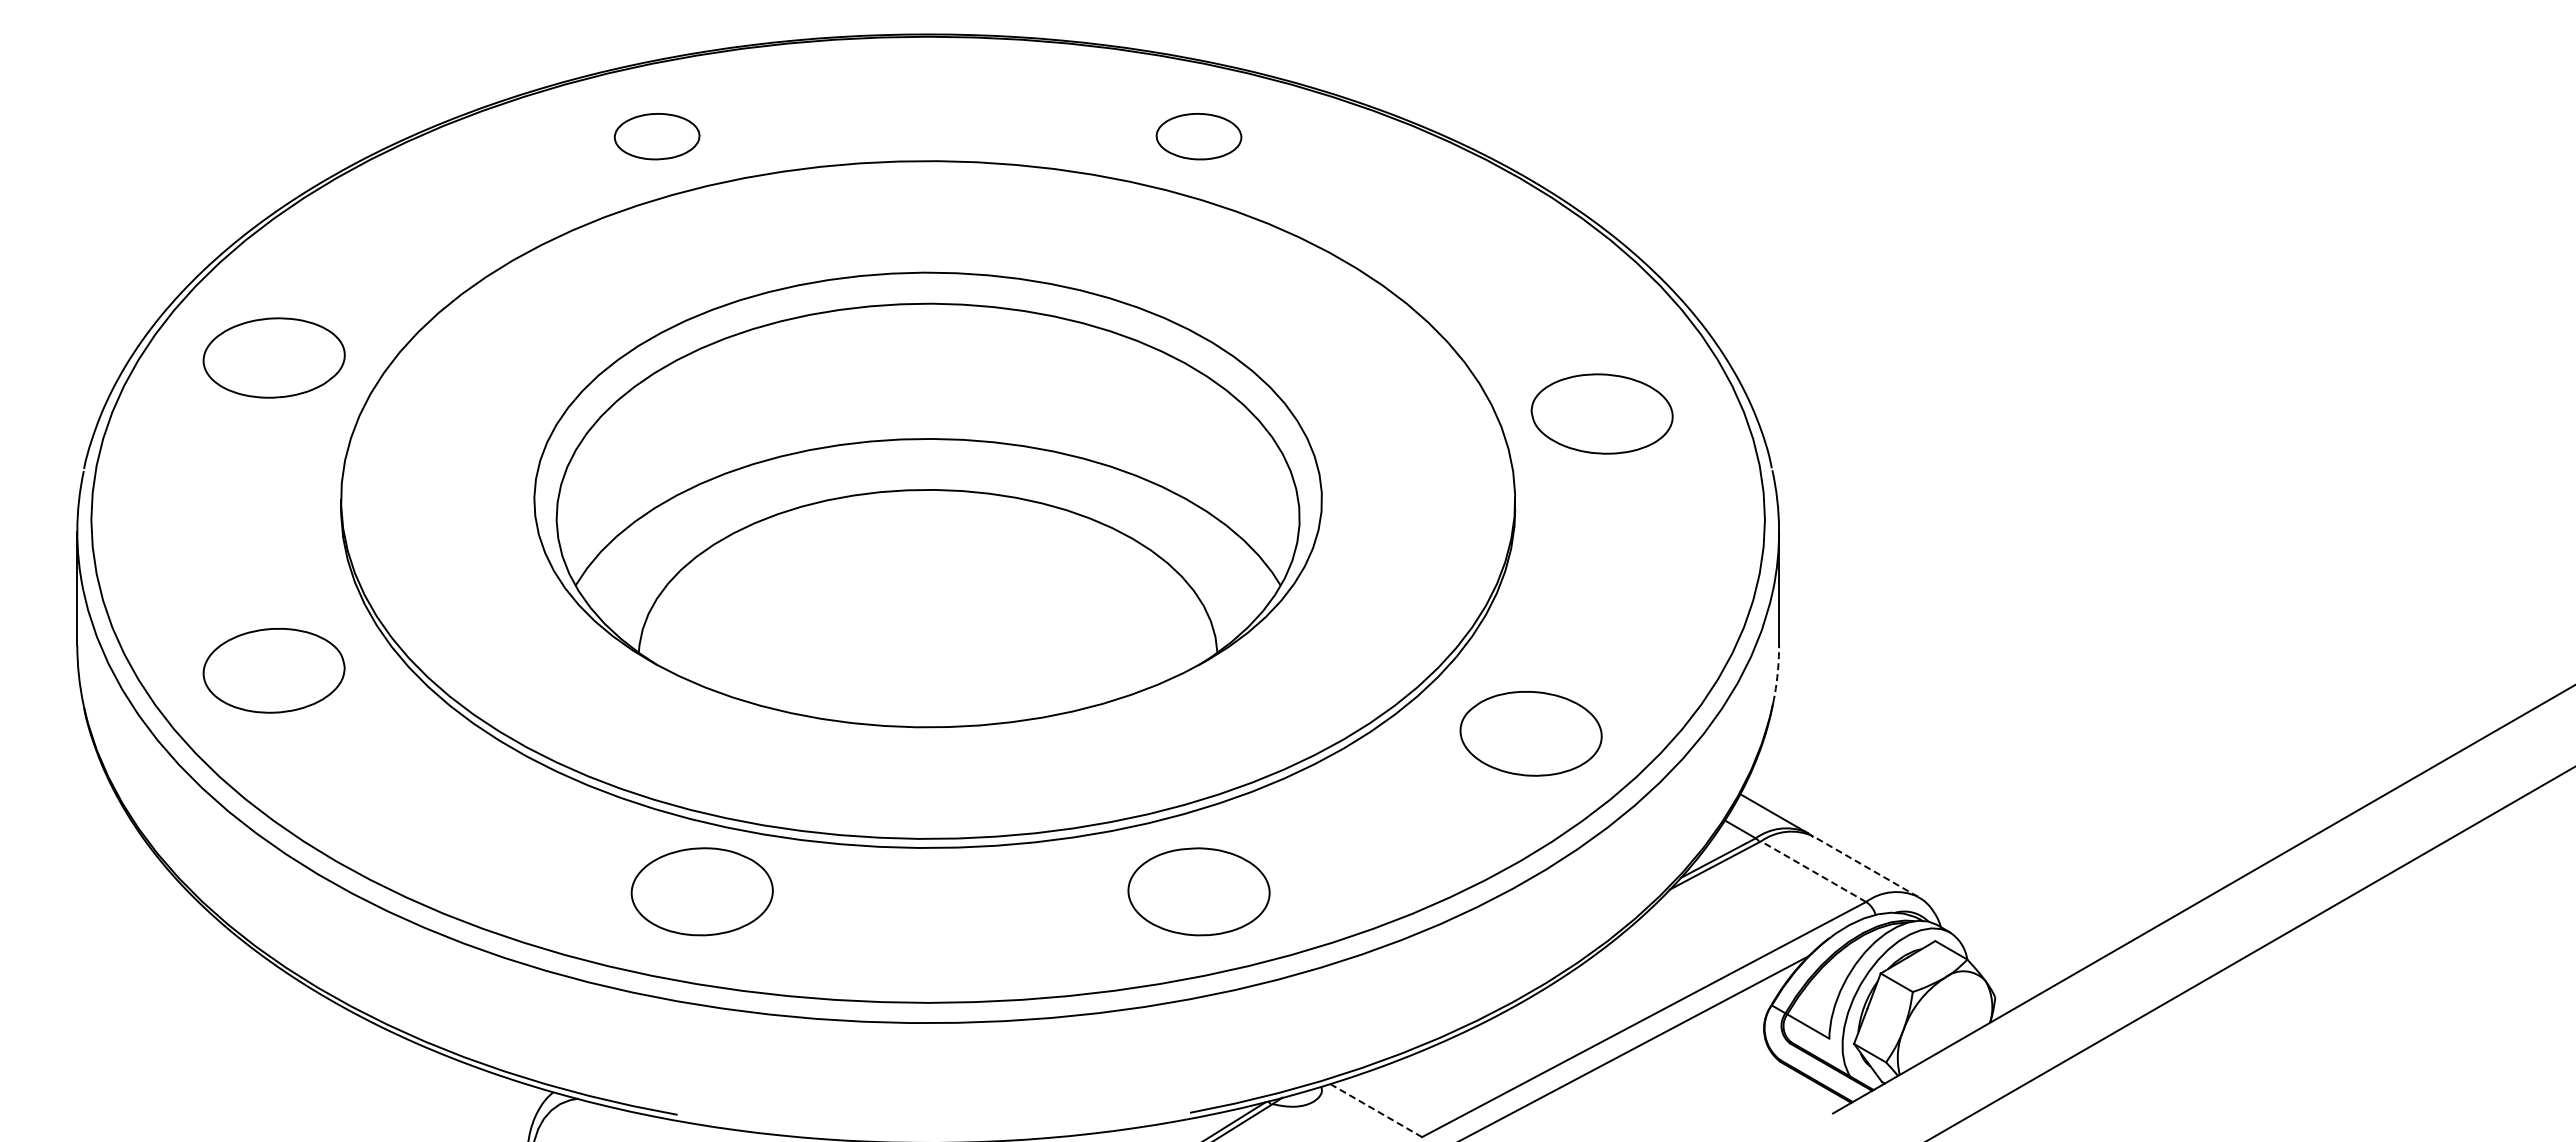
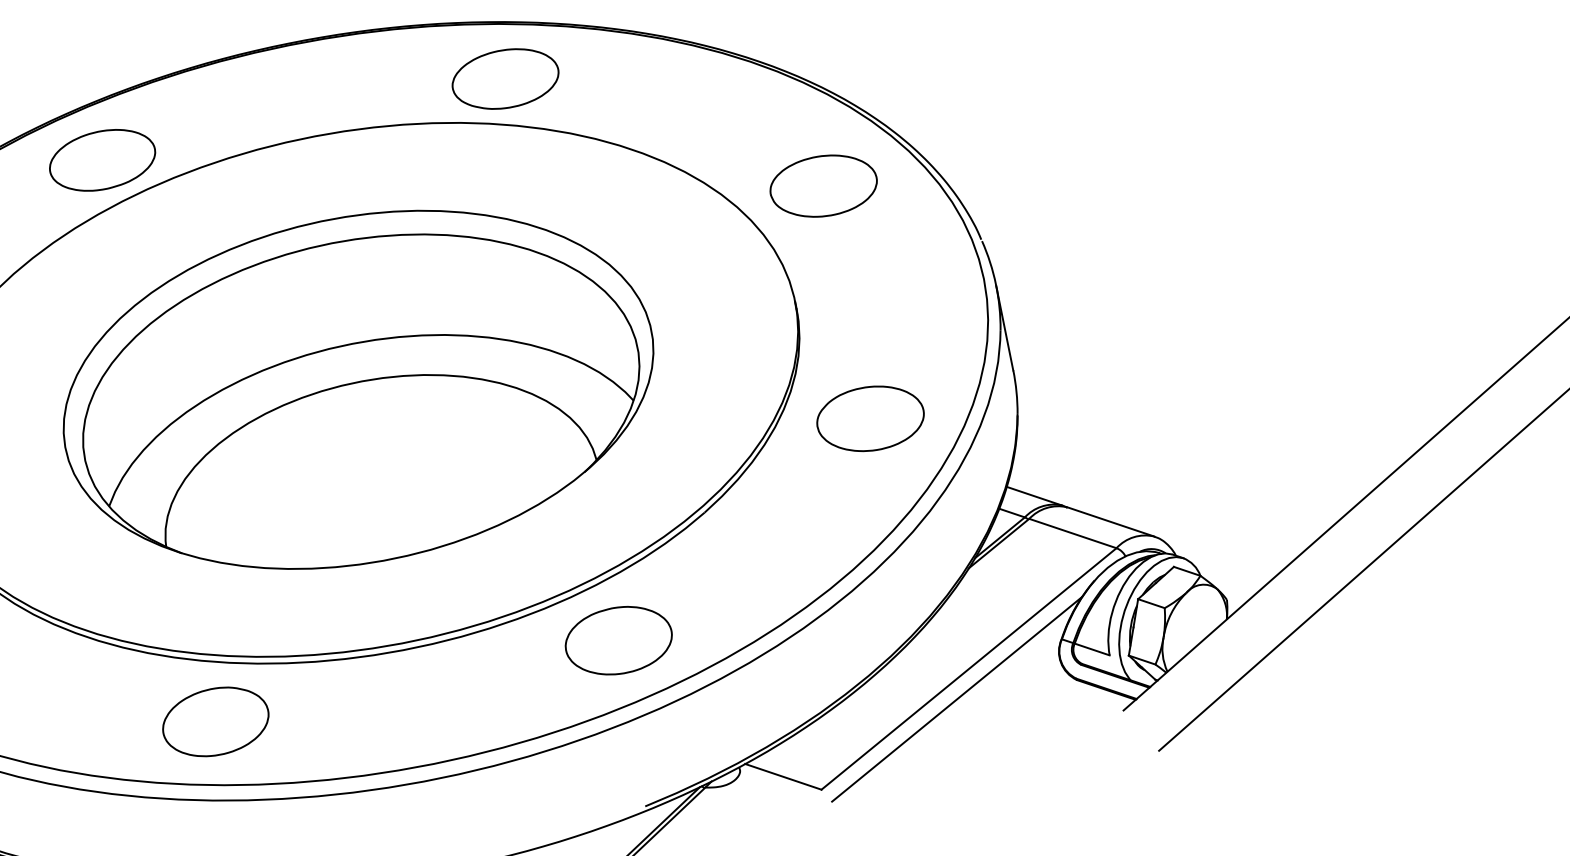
part: (656, 136) -> (101, 160), size x1.67
part: (1198, 136) -> (505, 78), size x1.67
part: (1601, 413) -> (823, 185), moved
arc: (1777, 674) -> (1016, 392), dashed -> solid
part: (1530, 733) -> (870, 418), moved
line: (1865, 866) -> (1110, 521), dashed -> solid
line: (1813, 871) -> (1072, 533), dashed -> solid
part: (701, 891) -> (215, 721), moved
line: (1375, 1110) -> (782, 776), dashed -> solid

